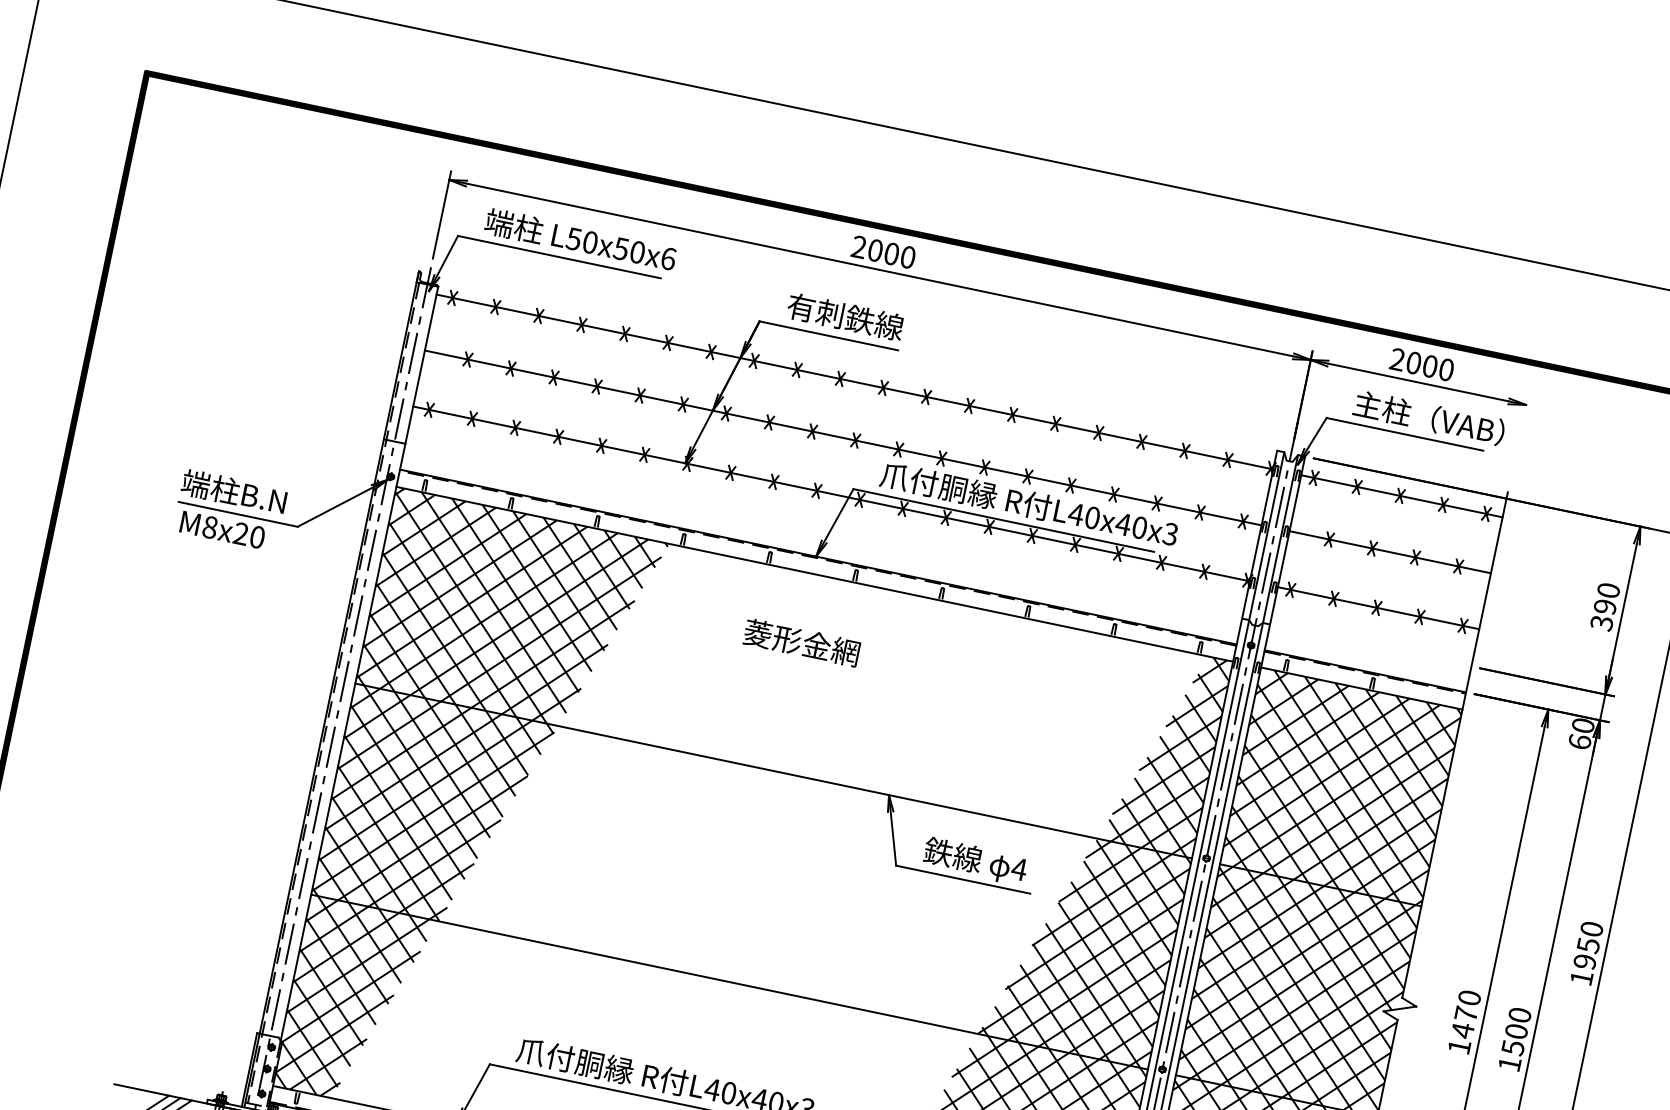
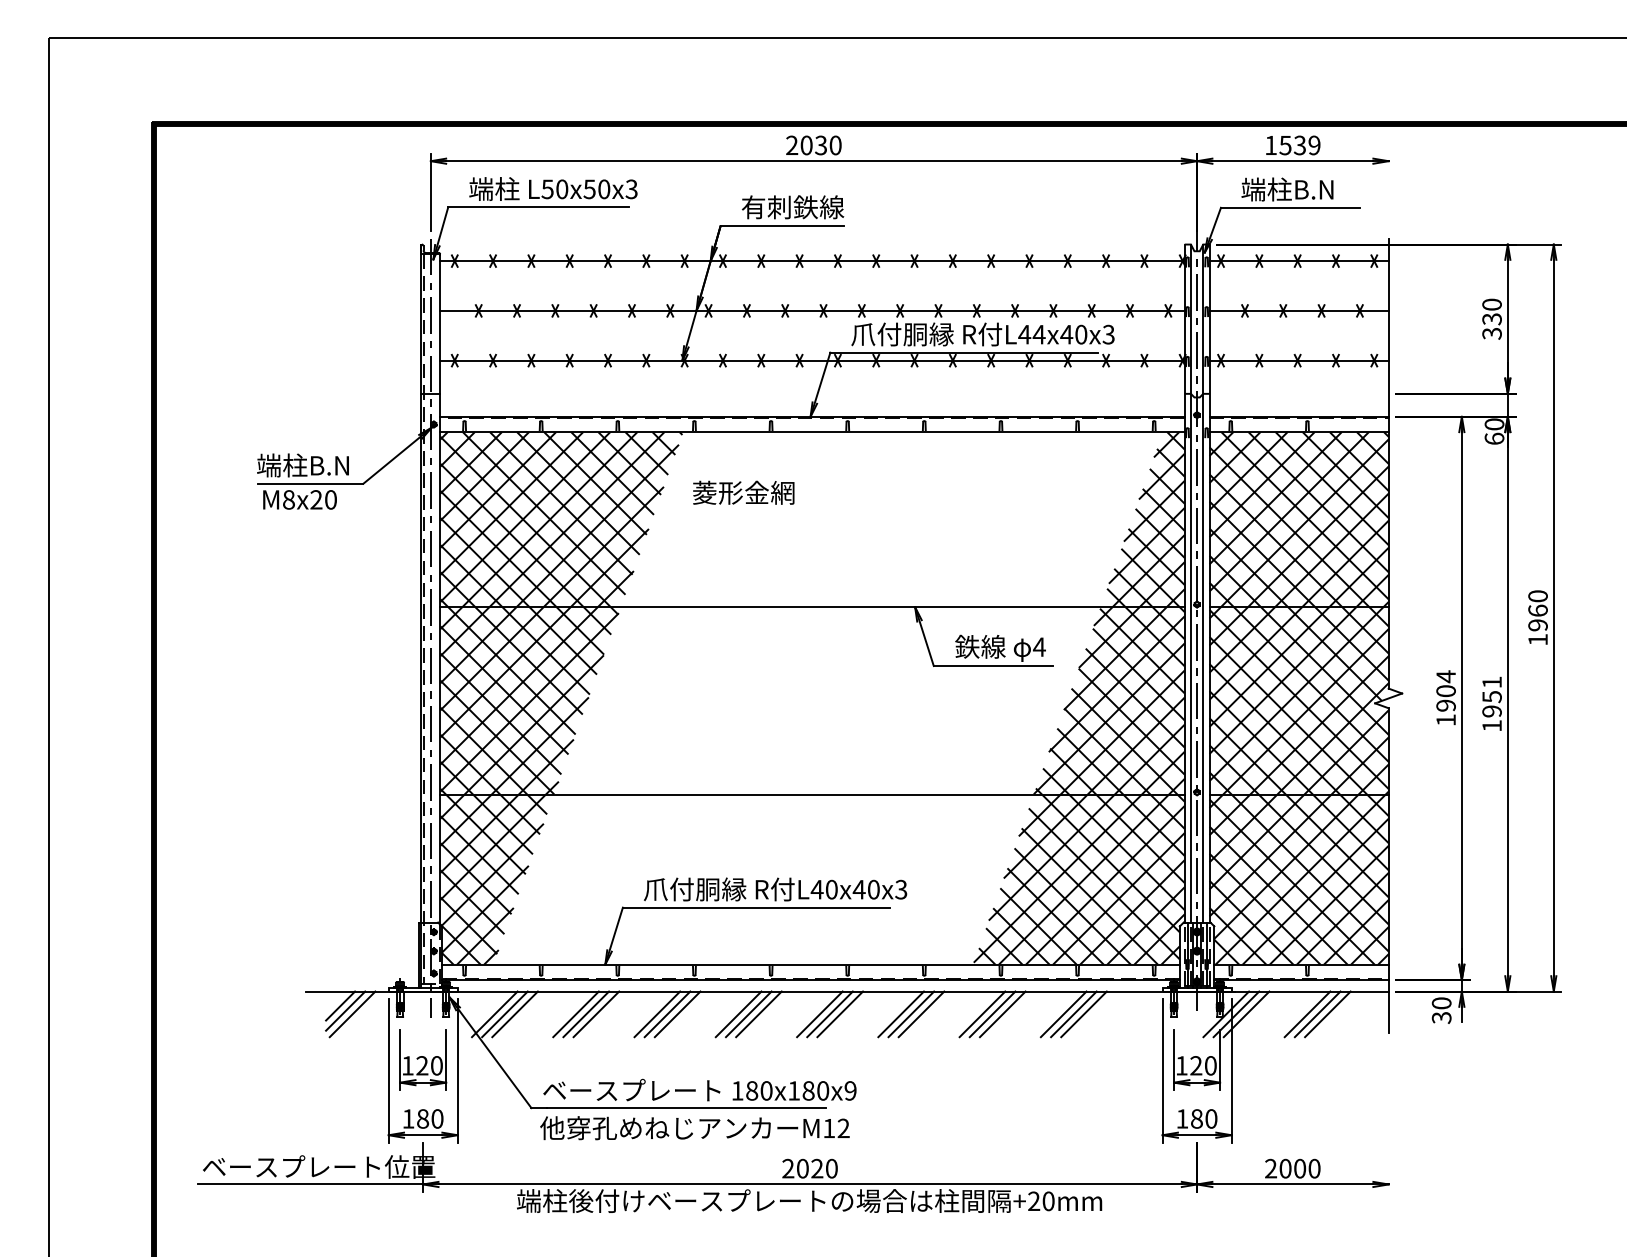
text: (892, 254) -> (821, 145), 2000 -> 2030
text: (668, 258) -> (631, 189), L50x50x6 -> L50x50x3
text: (1421, 364) -> (1292, 145), 2000 -> 1539
text: (1428, 417) -> (1307, 189), 主柱（VAB） -> 端柱B.N
text: (1091, 517) -> (1038, 334), L40x40x3 -> L44x40x3
text: (1604, 607) -> (1491, 319), 390 -> 330
text: (801, 642) -> (743, 492), moved
text: (1587, 945) -> (1537, 610), 1950 -> 1960
text: (1465, 1014) -> (1445, 691), 1470 -> 1904
text: (1515, 1030) -> (1491, 696), 1500 -> 1951

